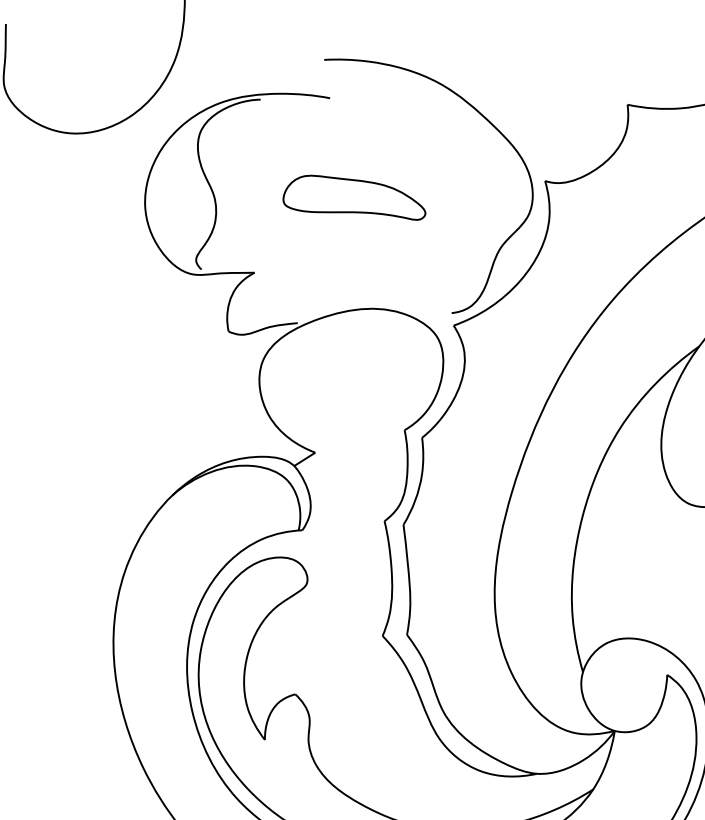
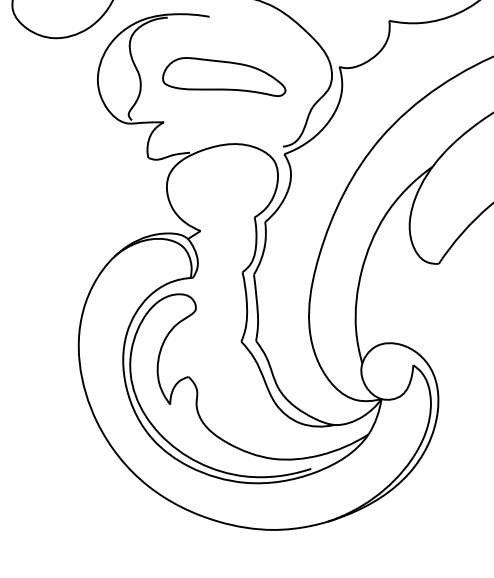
part: (354, 196) -> (224, 76), size x1.43

